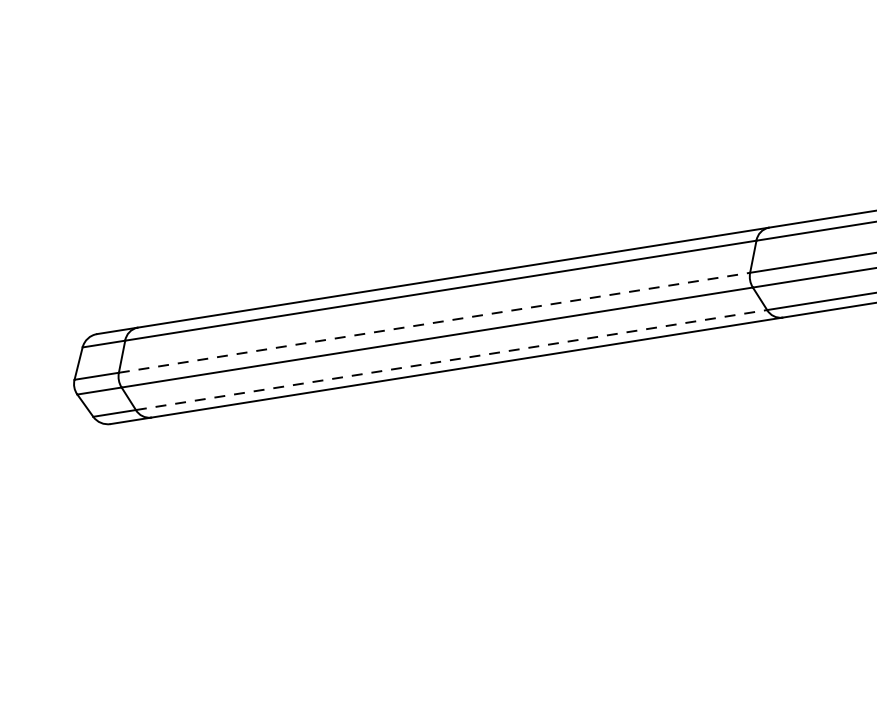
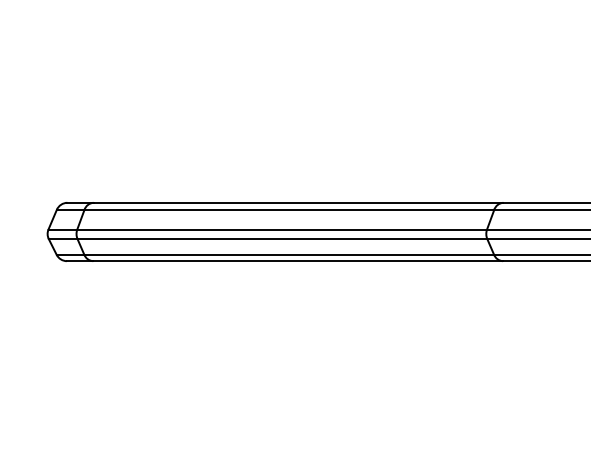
line: (434, 322) -> (282, 229), dashed -> solid
line: (451, 359) -> (289, 254), dashed -> solid

